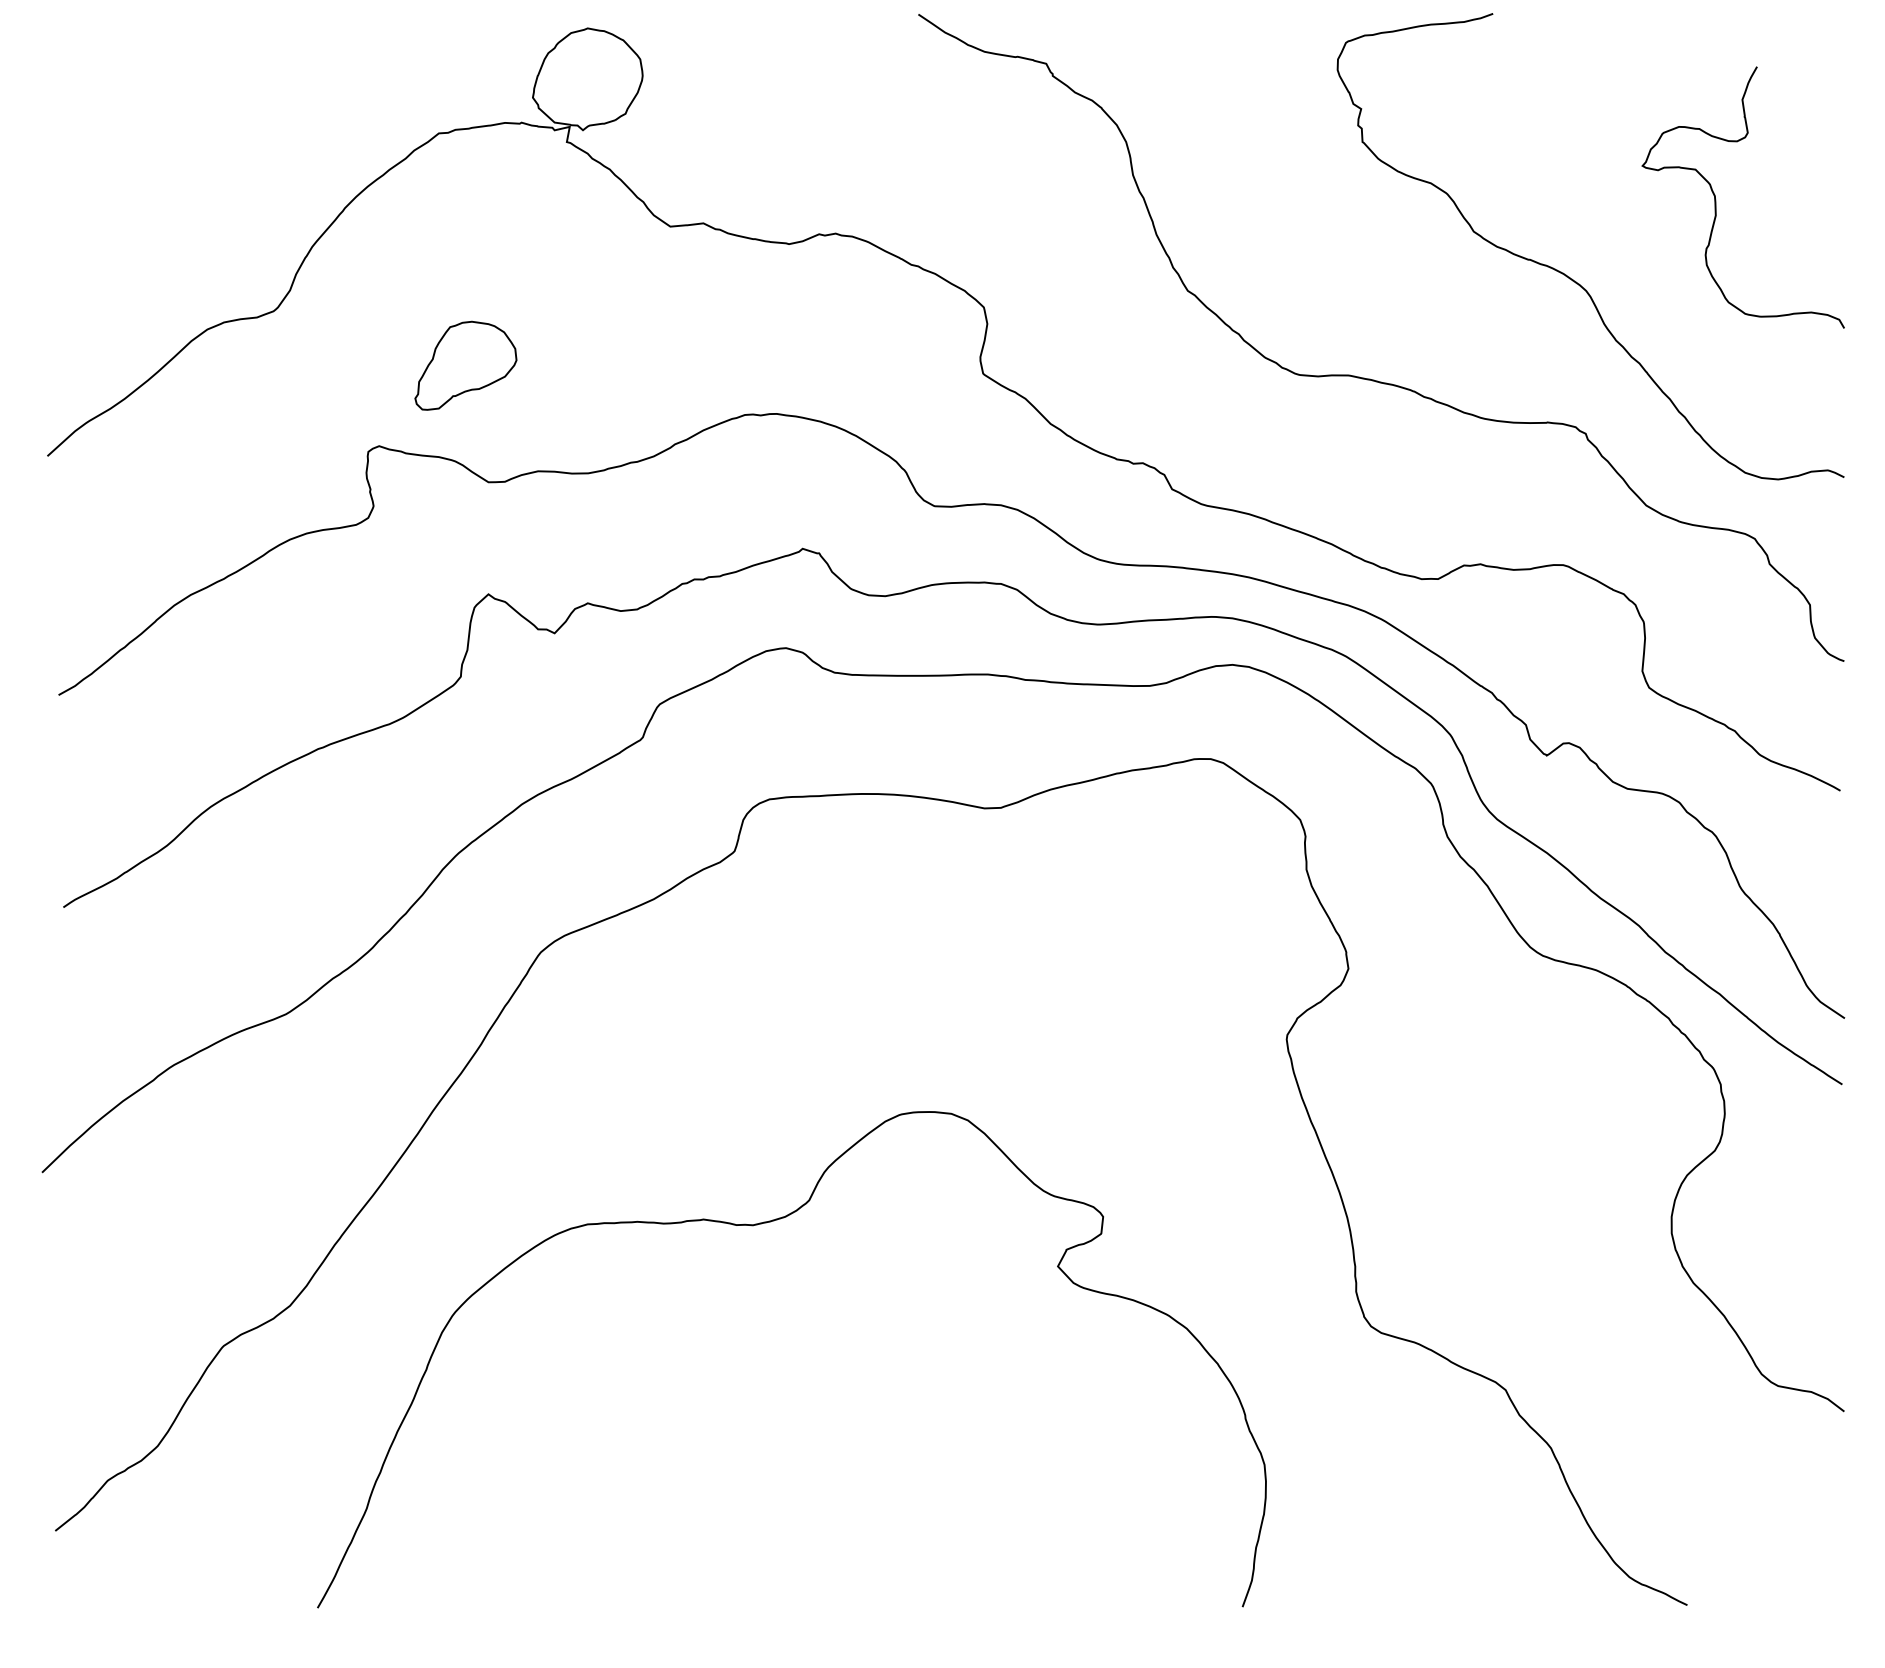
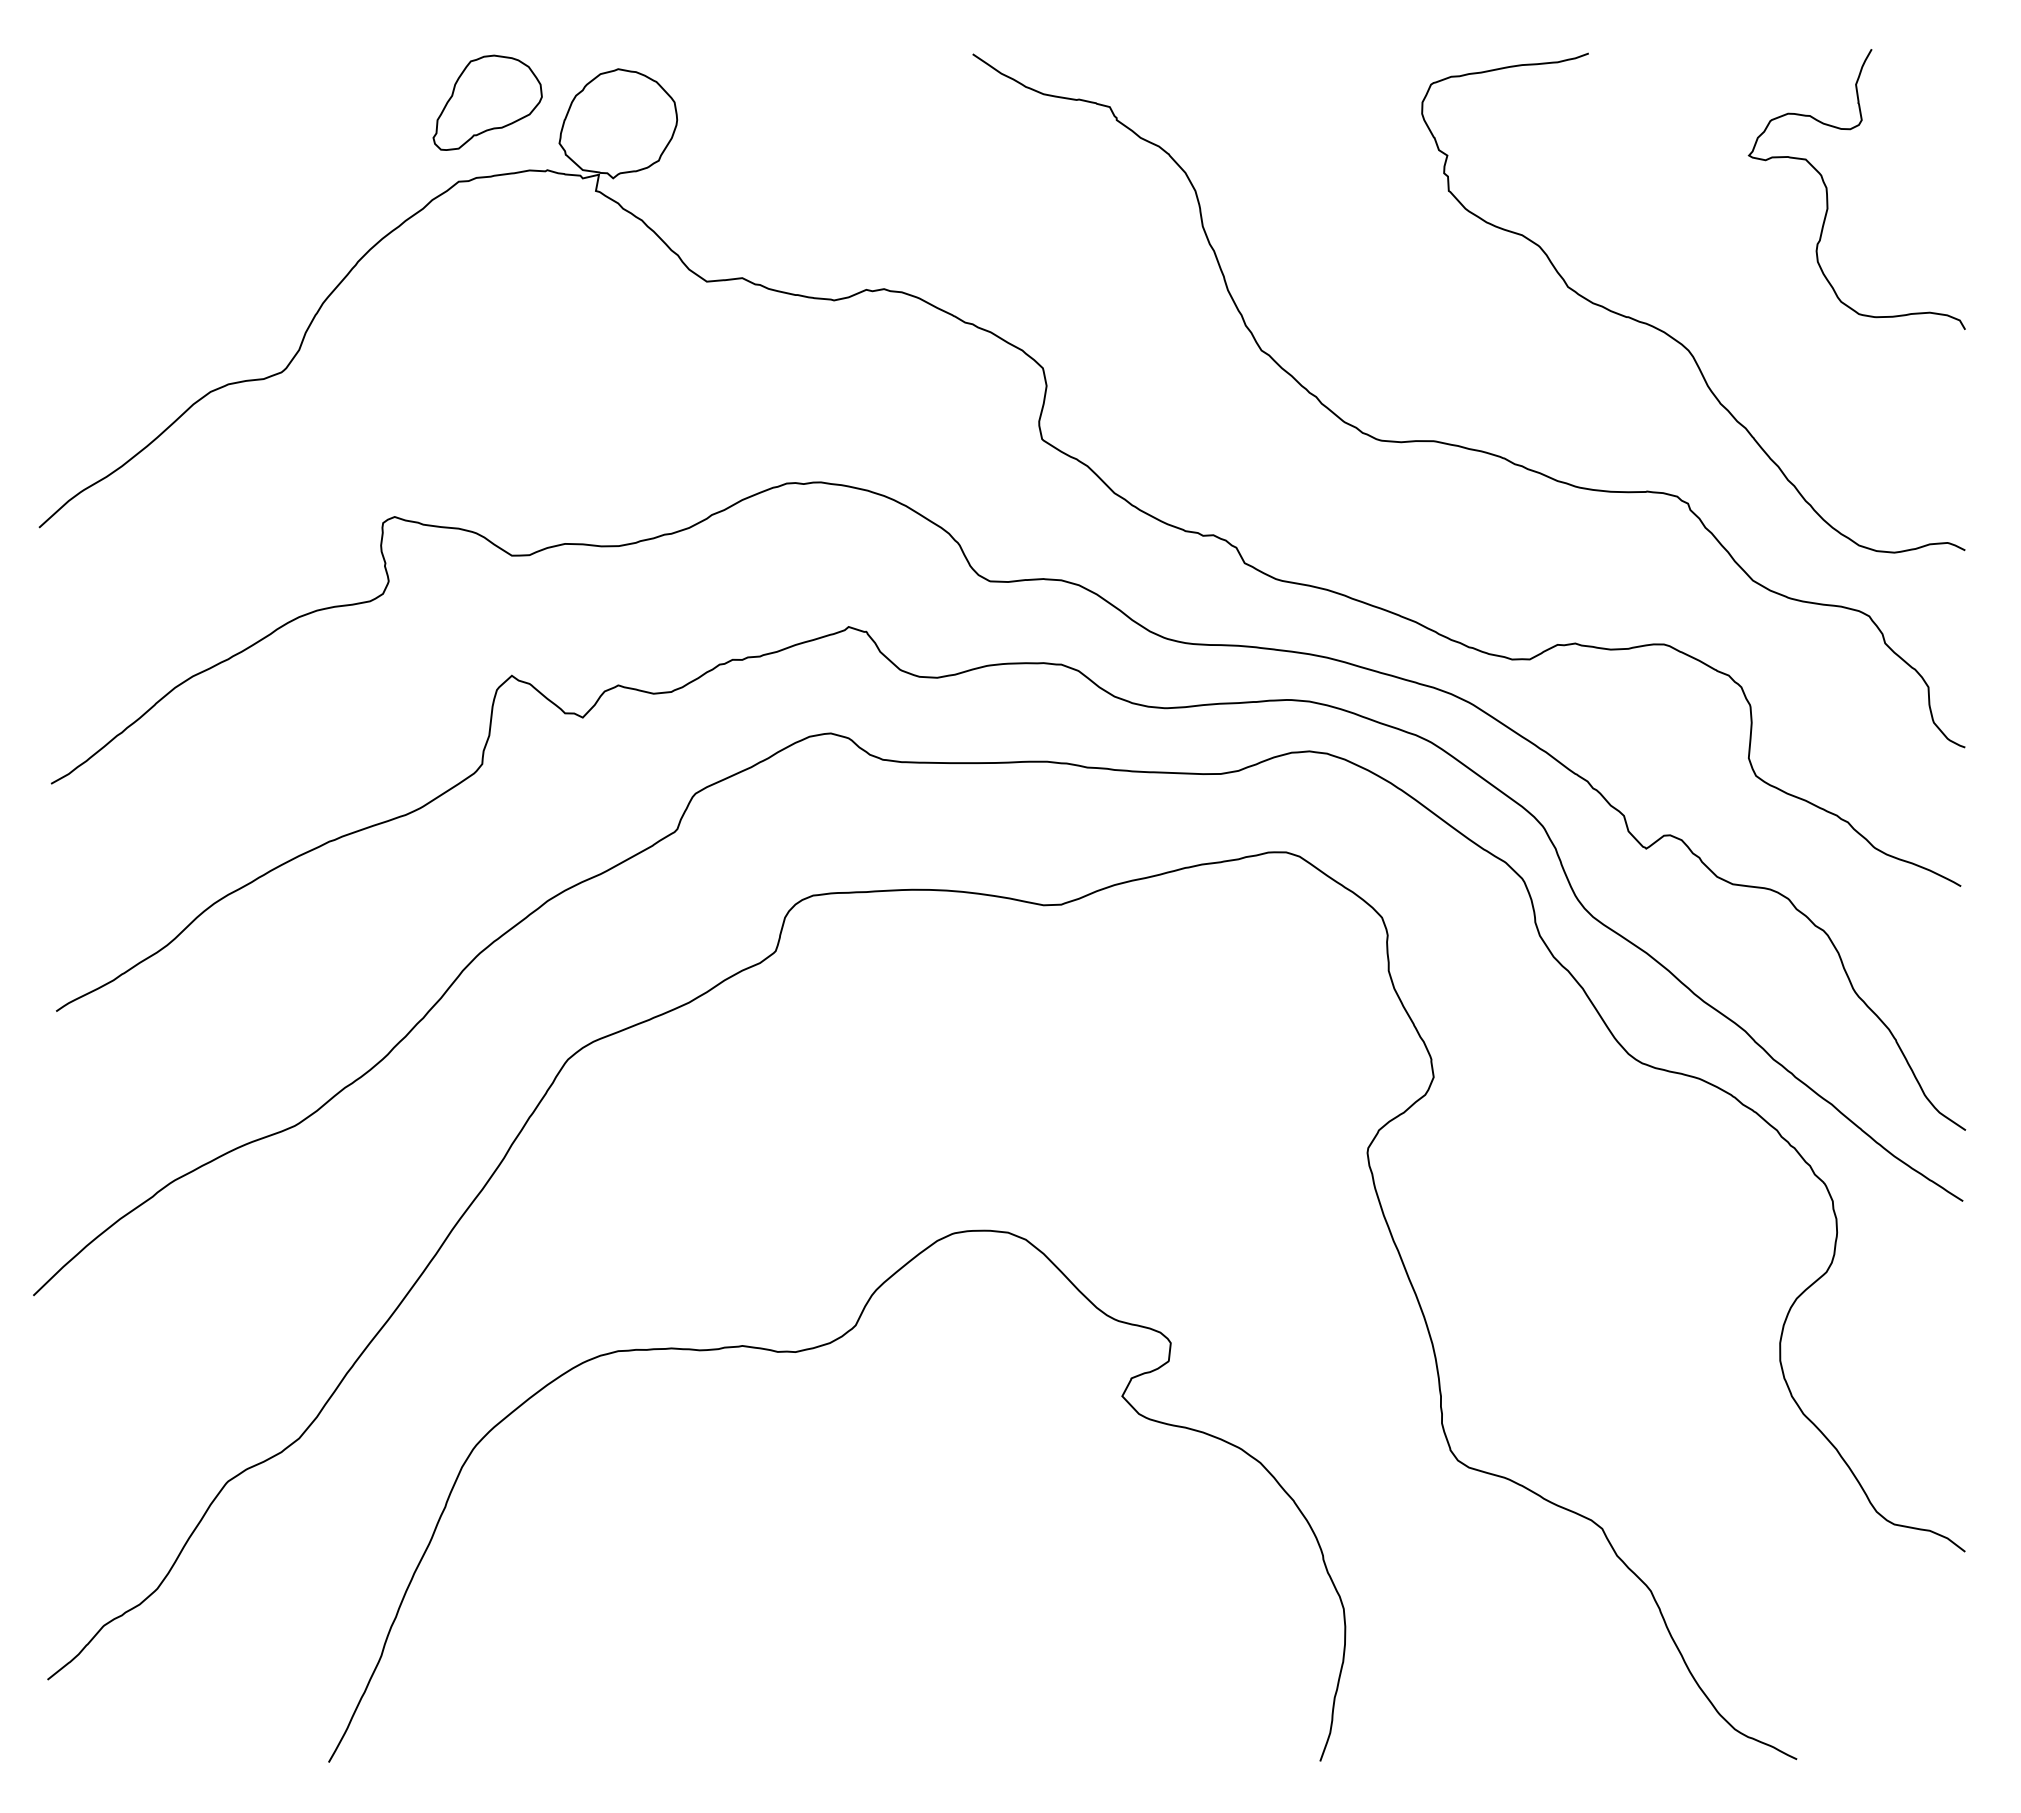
curve: (1715, 197) -> (1827, 189), moved
part: (465, 365) -> (487, 102), moved

